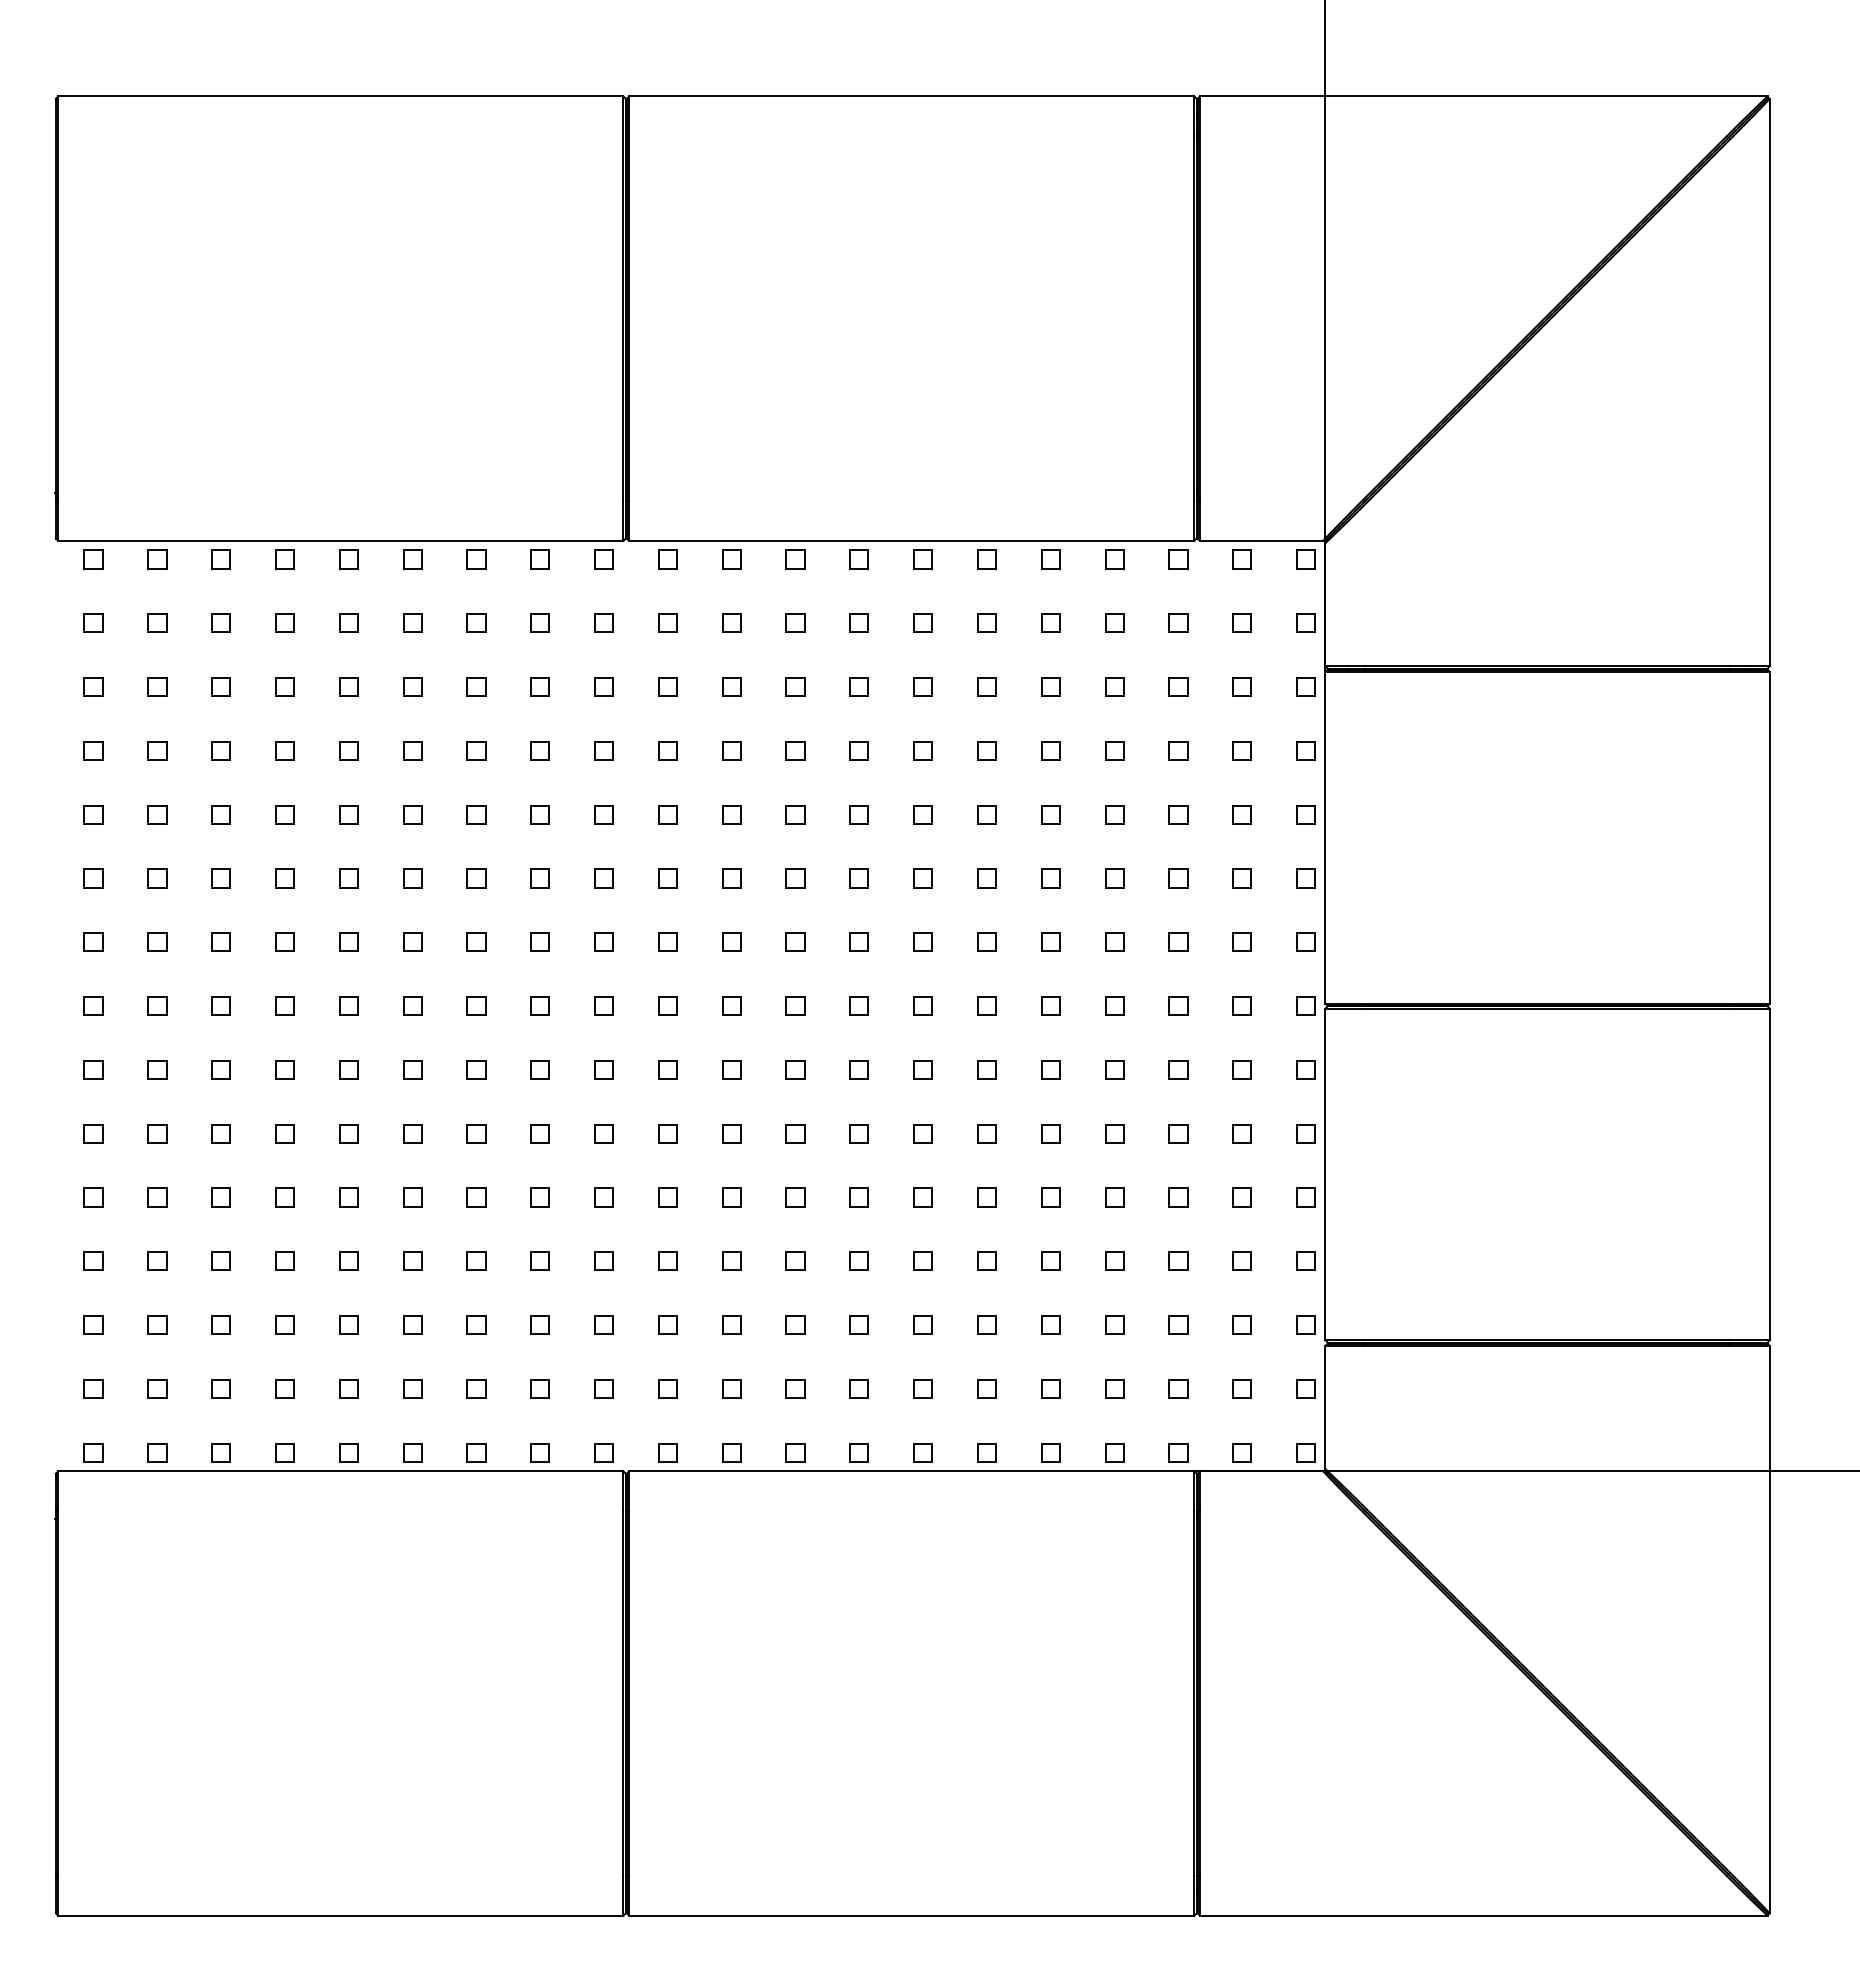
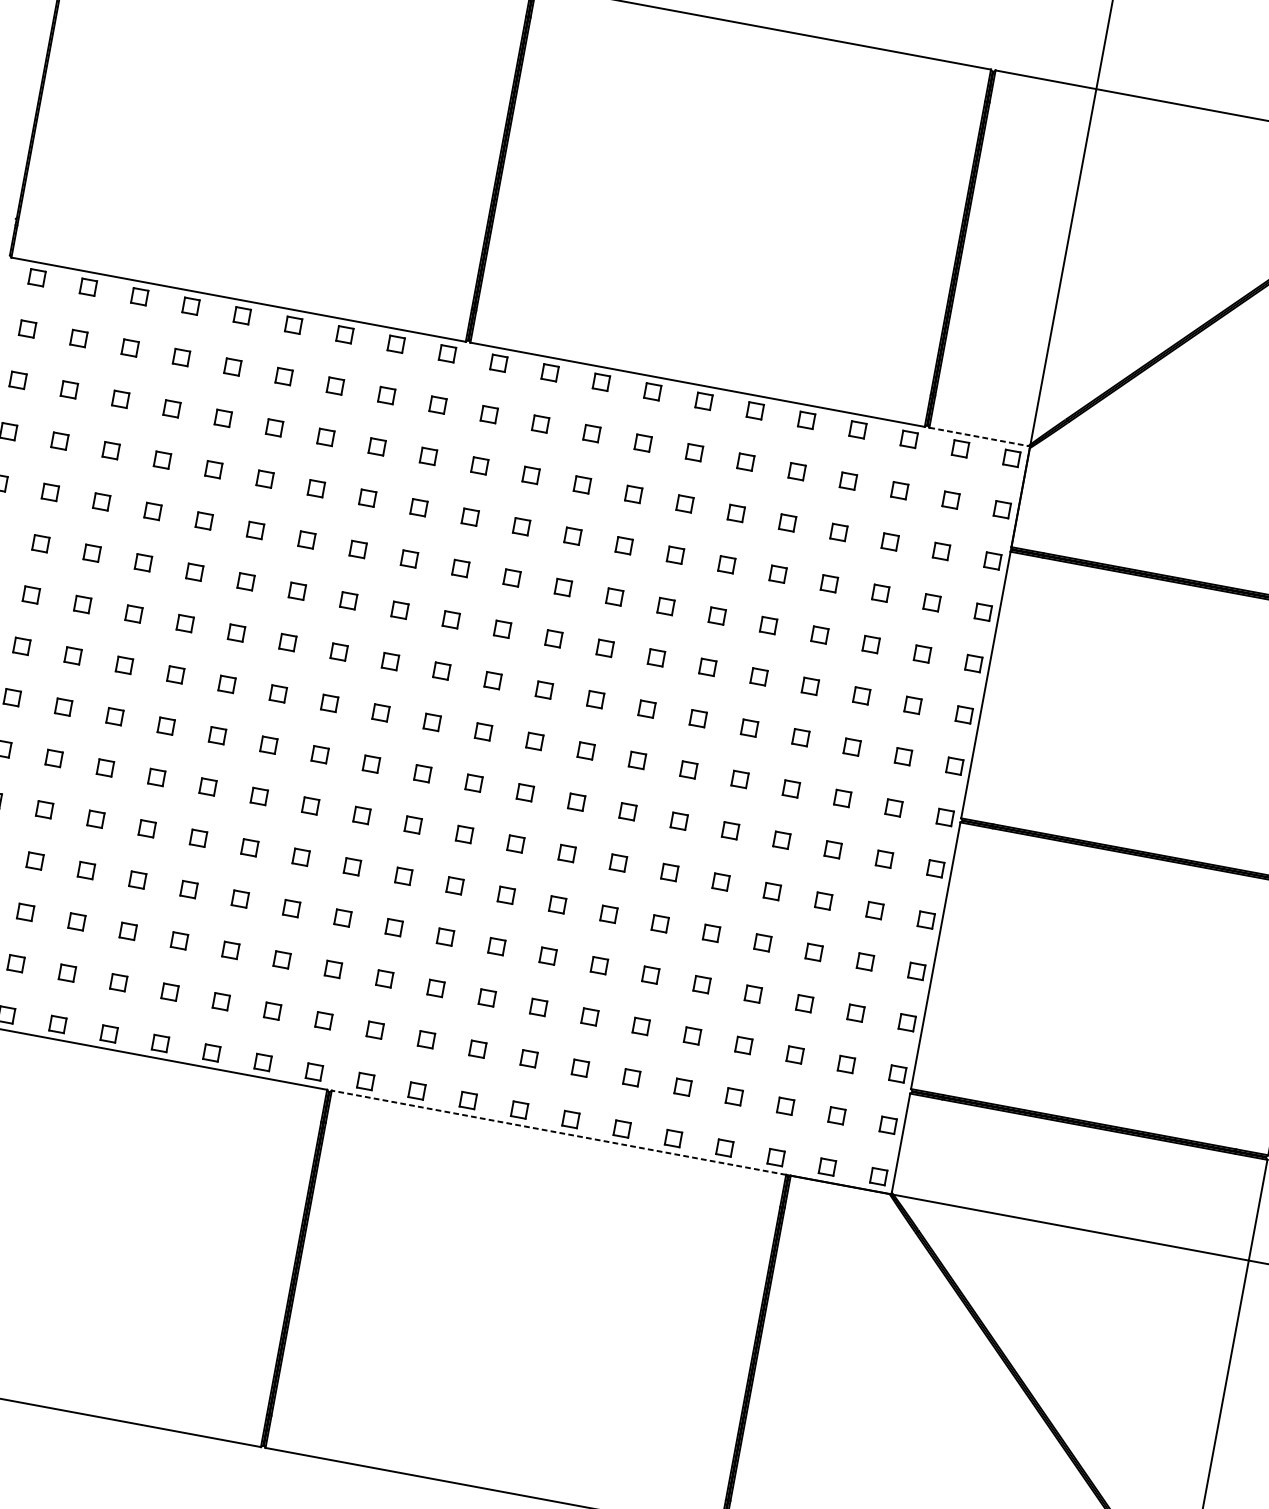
line: (1261, 540) -> (978, 436), solid -> dashed
line: (911, 1471) -> (558, 1132), solid -> dashed

